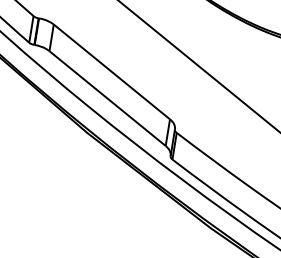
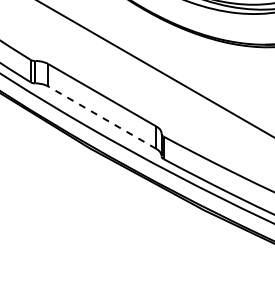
line: (106, 98) -> (101, 117), solid -> dashed

